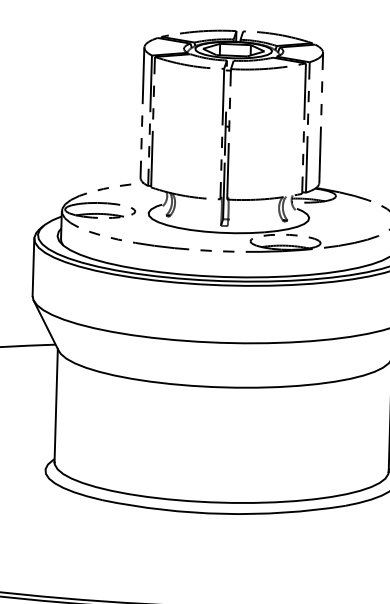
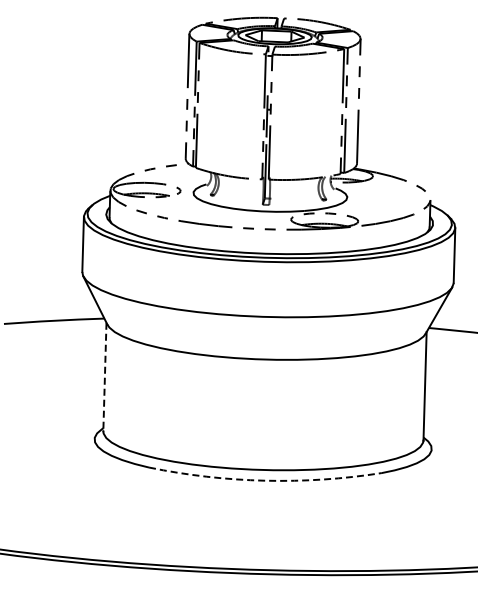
line: (55, 406) -> (104, 377), solid -> dashed
arc: (223, 513) -> (265, 480), solid -> dashed

